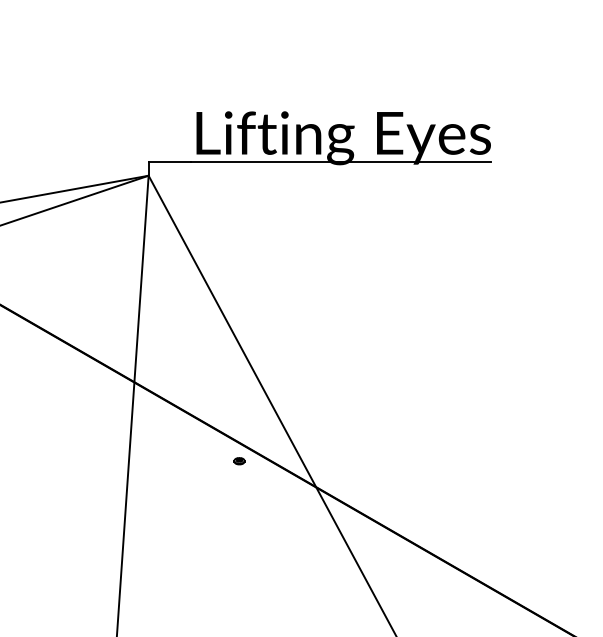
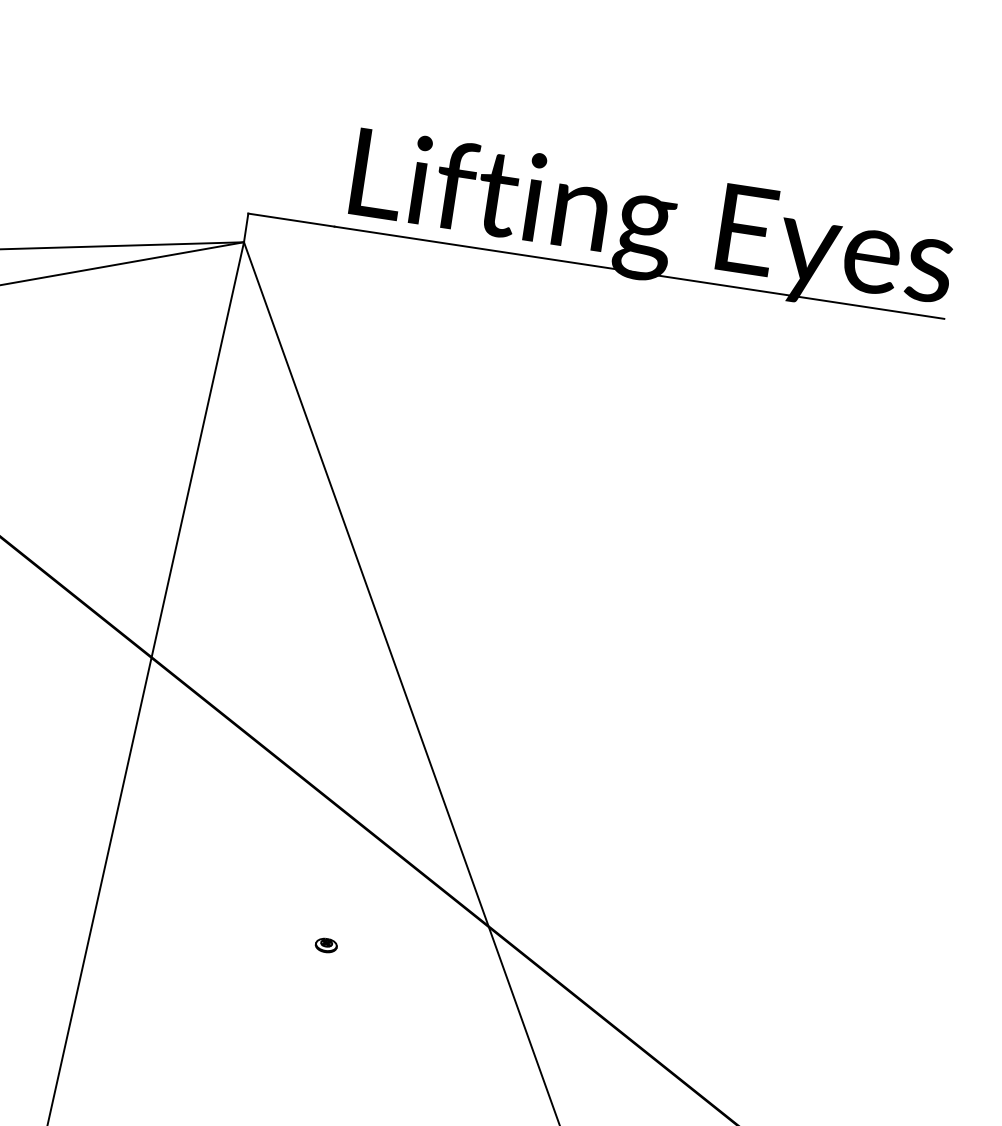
part: (239, 461) -> (326, 946), moved

